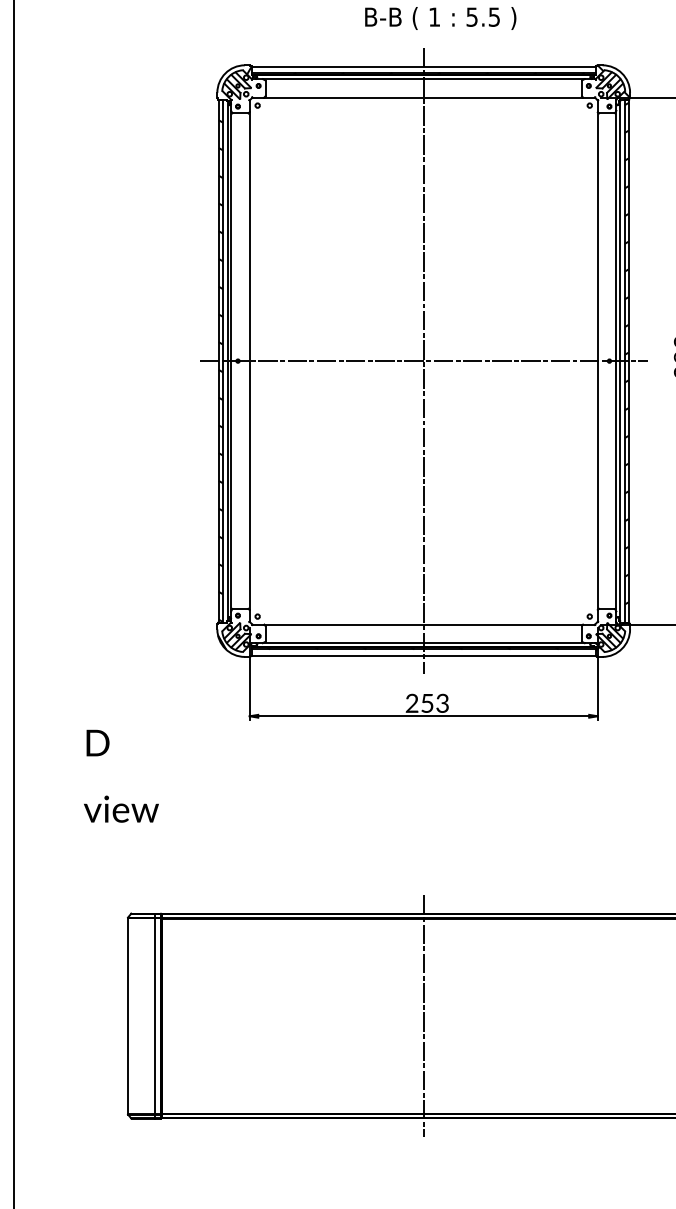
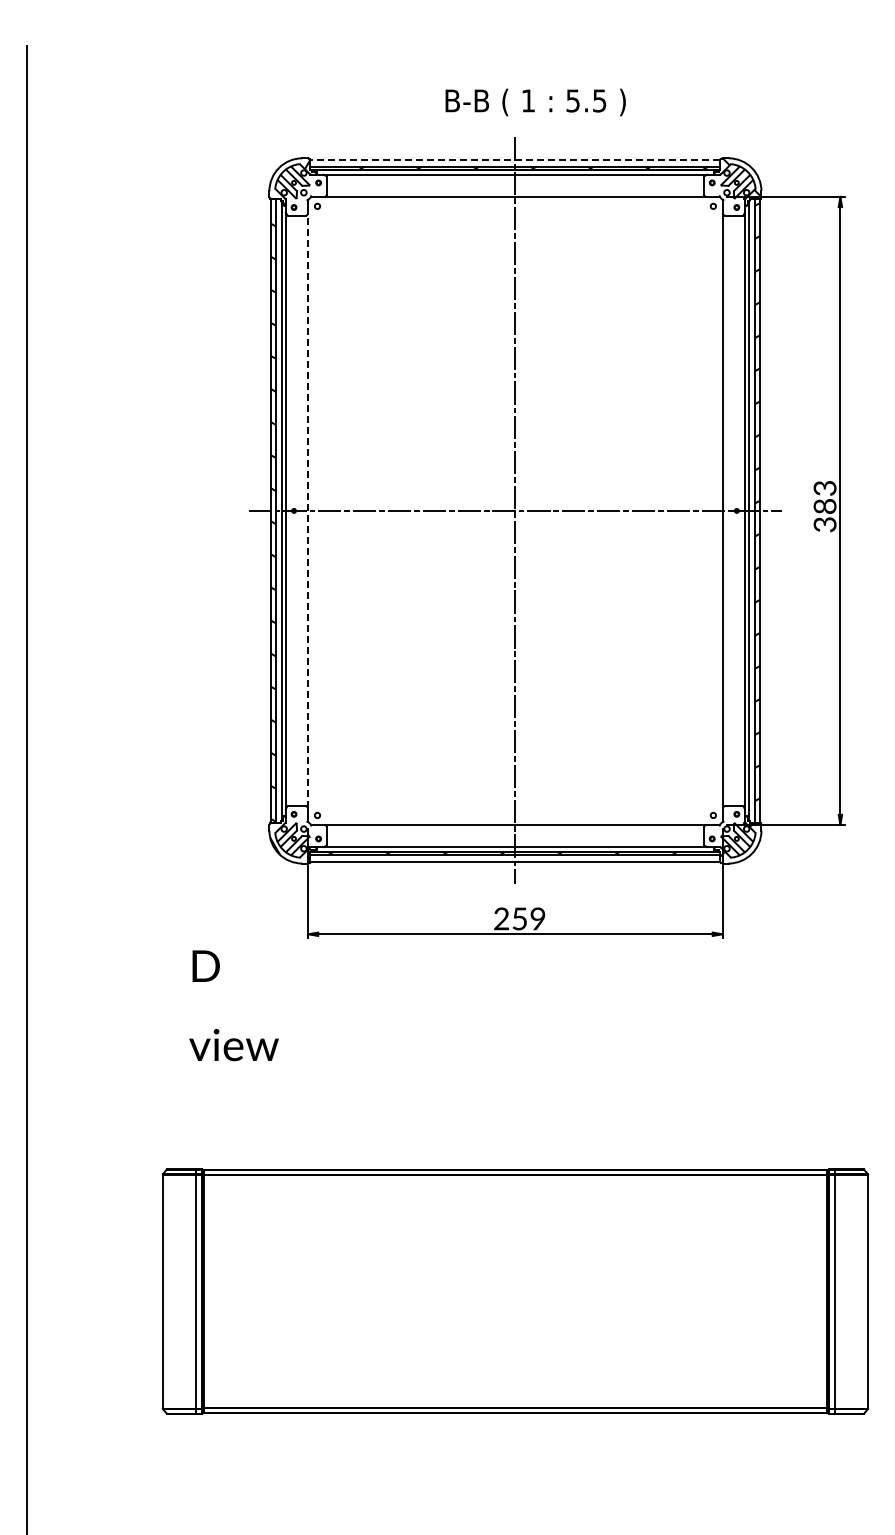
line: (422, 66) -> (514, 159), solid -> dashed
line: (249, 360) -> (307, 510), solid -> dashed
text: (442, 703) -> (537, 918), 253 -> 259
text: (120, 776) -> (233, 1005), moved
line: (423, 1015) -> (515, 1291), removed

